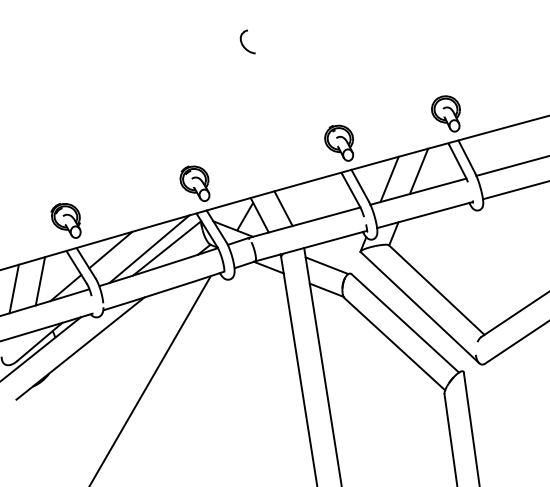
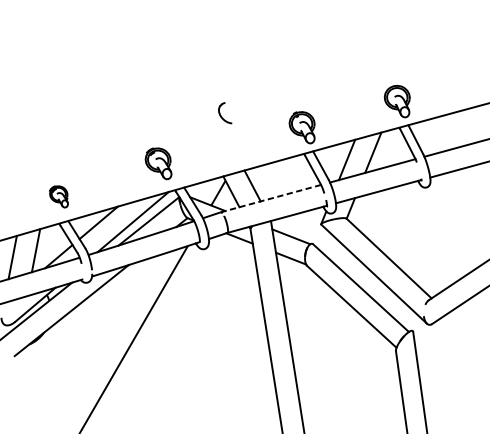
part: (247, 41) -> (224, 112), moved
part: (194, 183) -> (158, 163), moved
part: (65, 220) -> (58, 196), size x0.7
line: (303, 222) -> (270, 198), solid -> dashed

